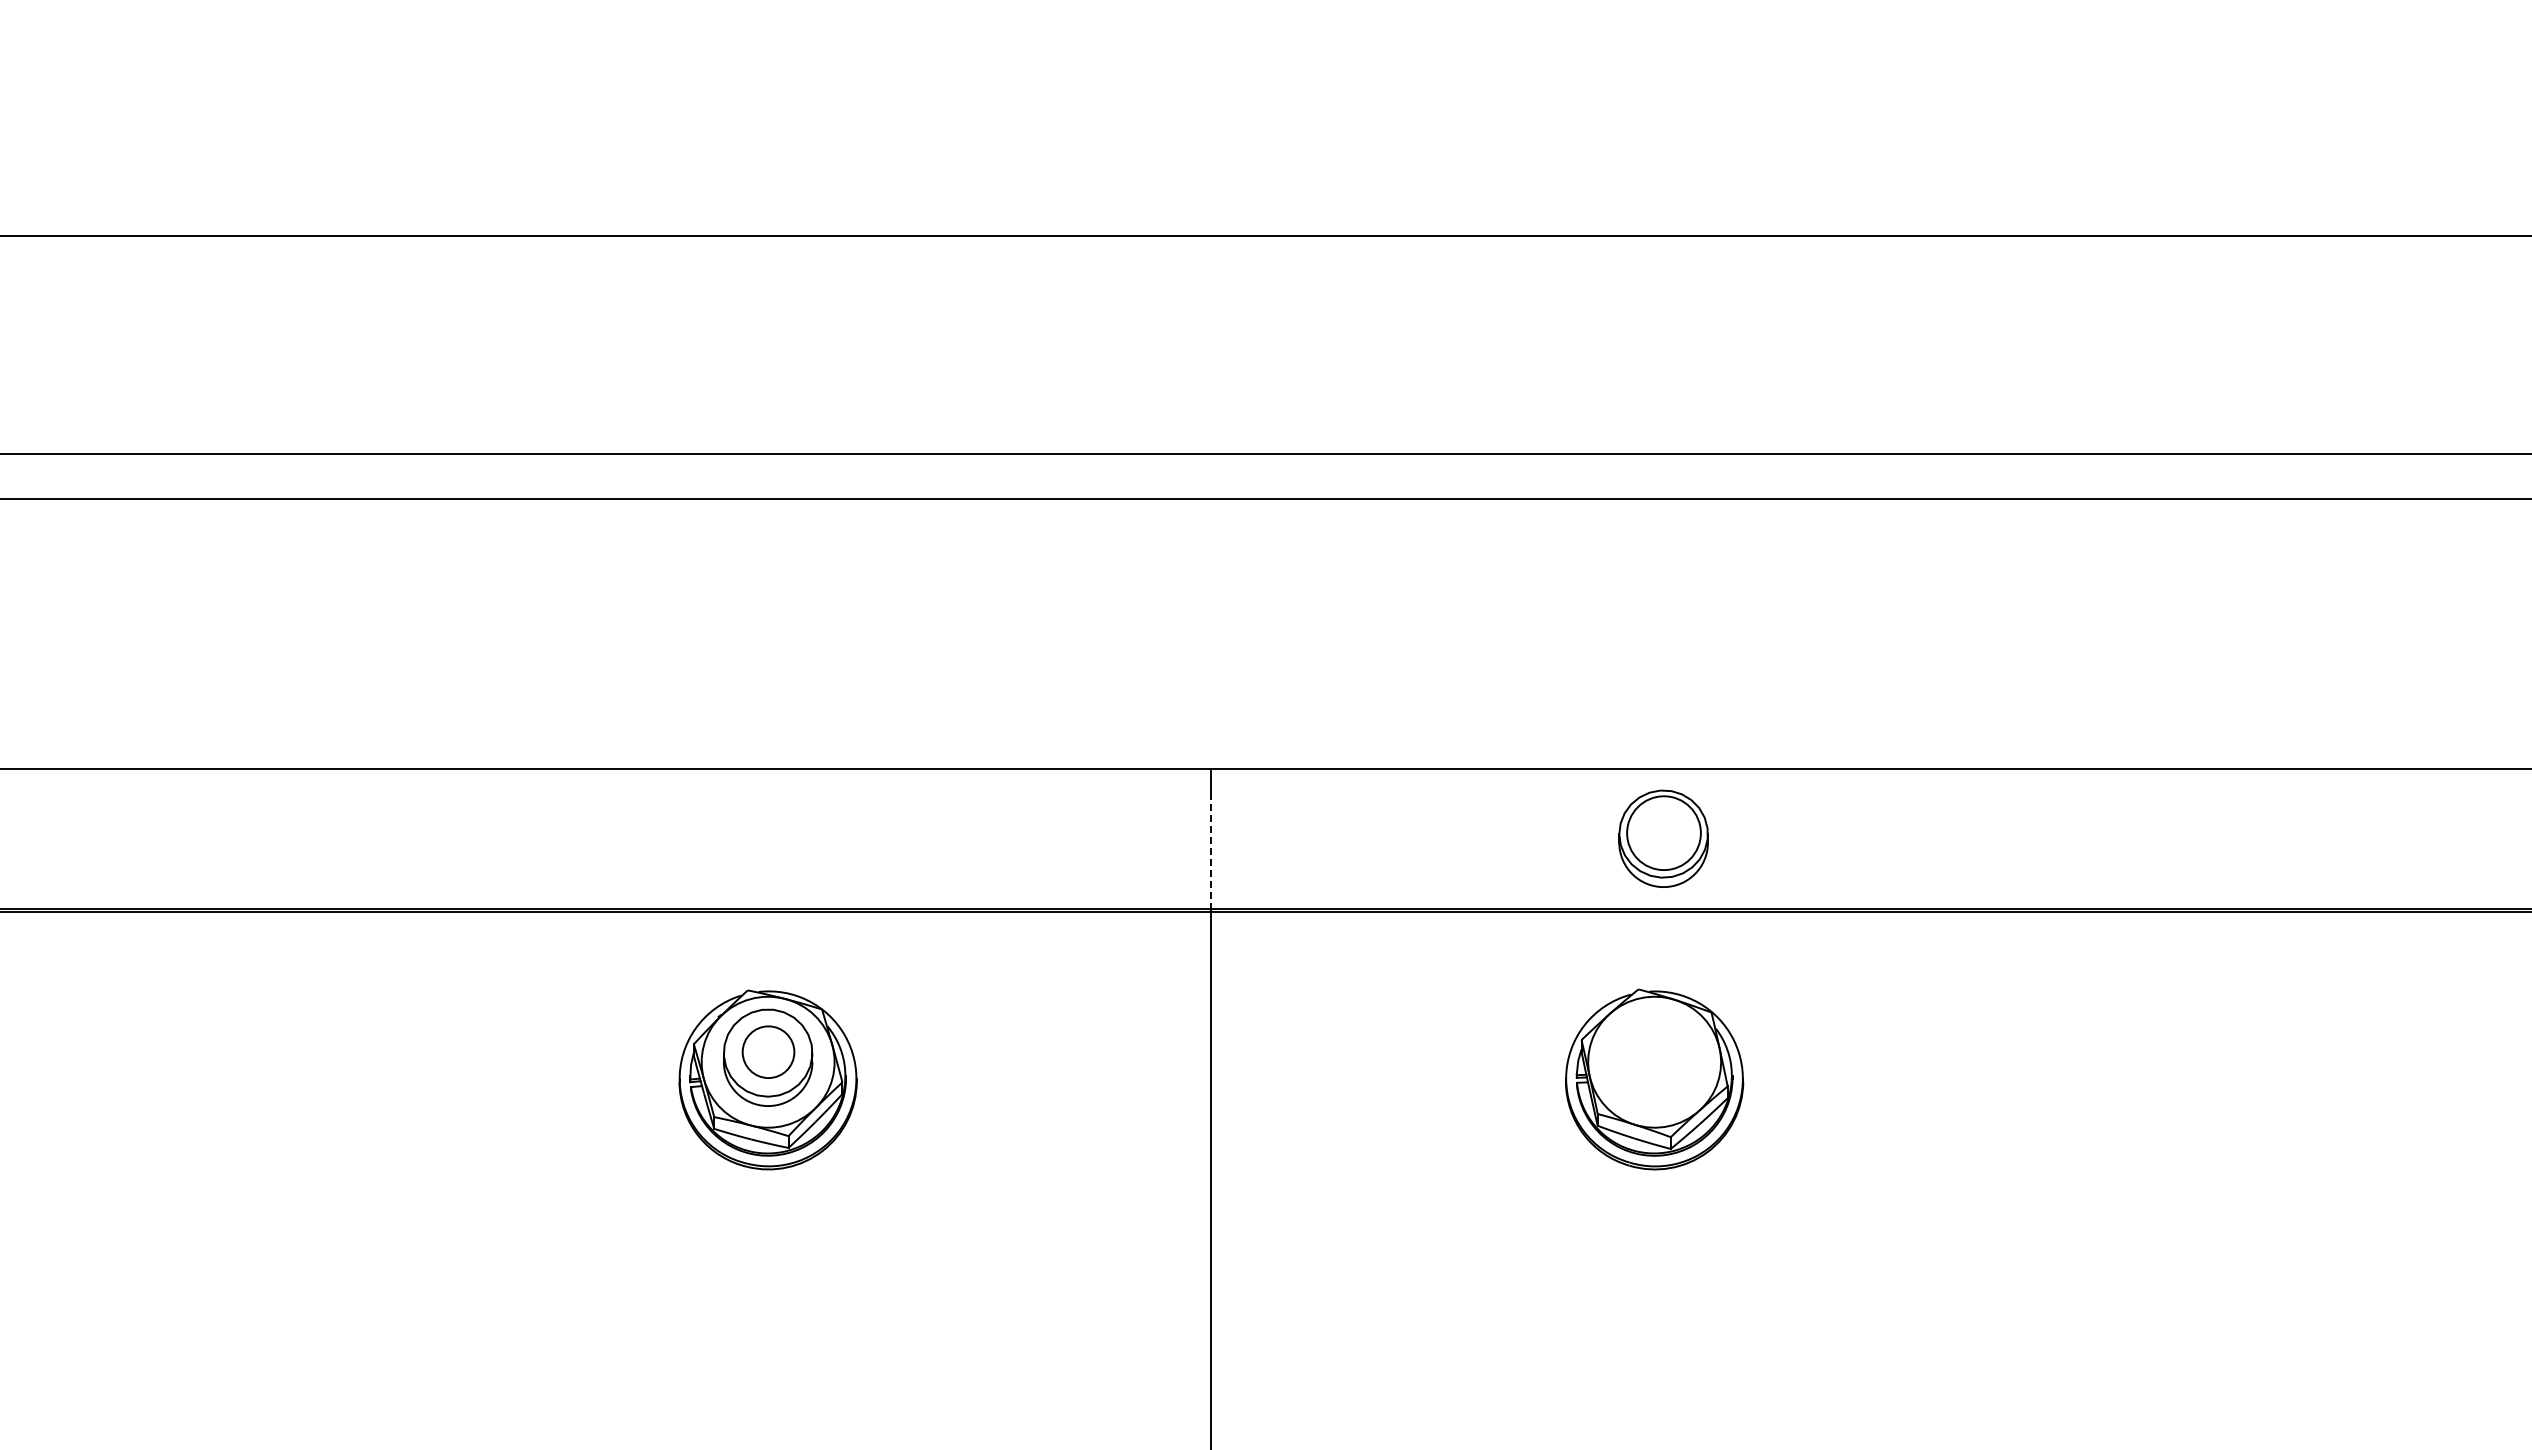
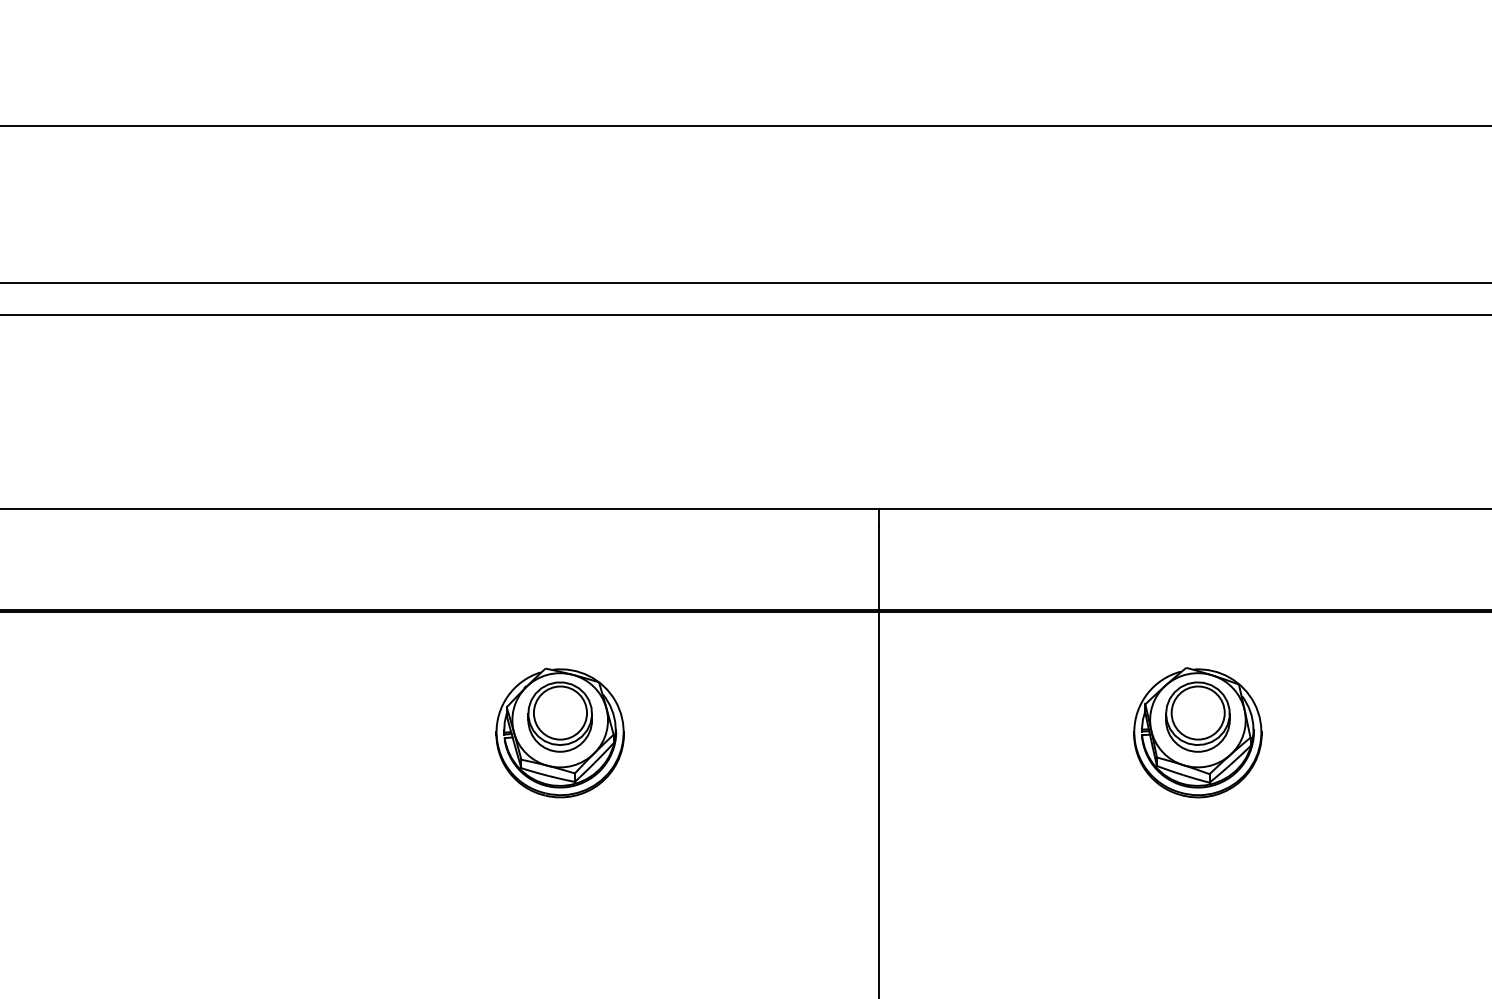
part: (1663, 838) -> (1197, 716), moved
line: (1211, 851) -> (879, 568), dashed -> solid
circle: (768, 1052) -> (560, 713), size x1.43

